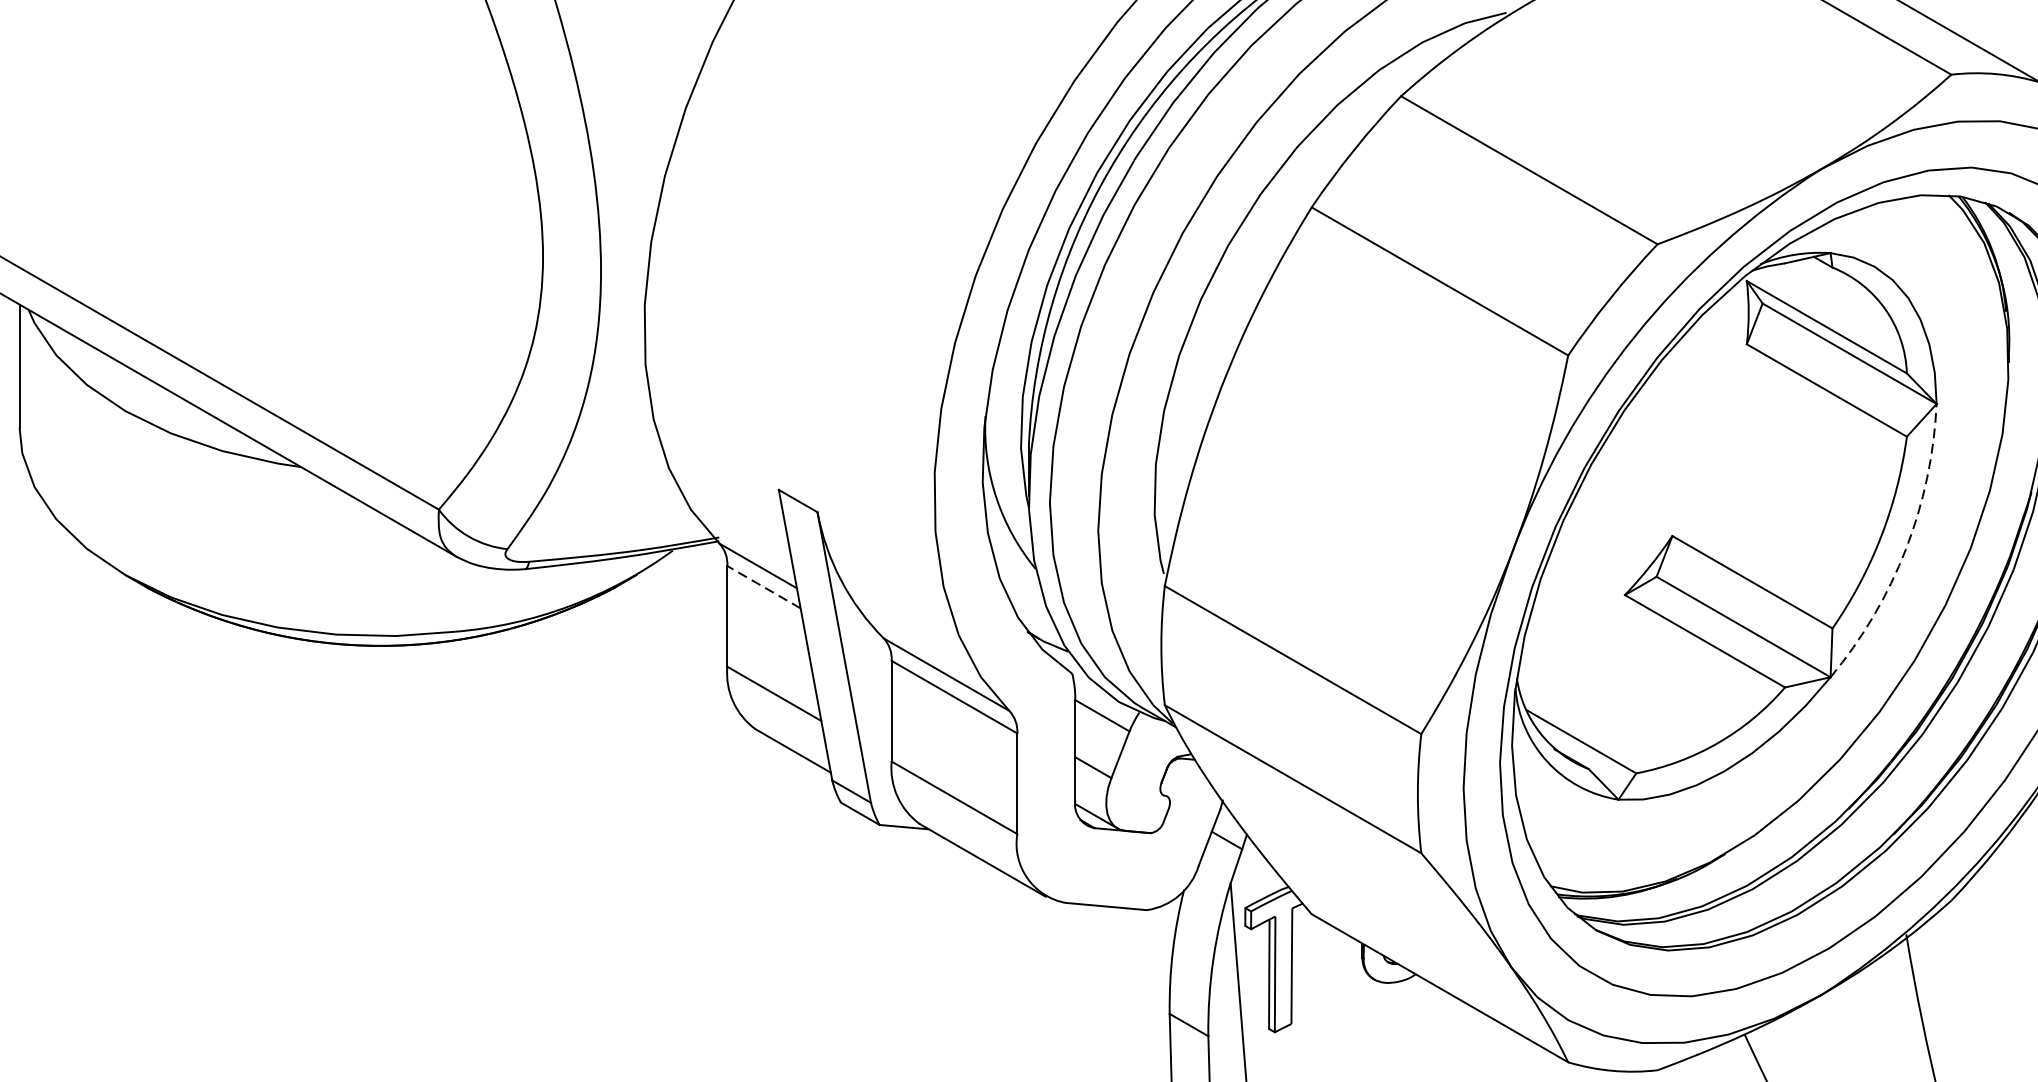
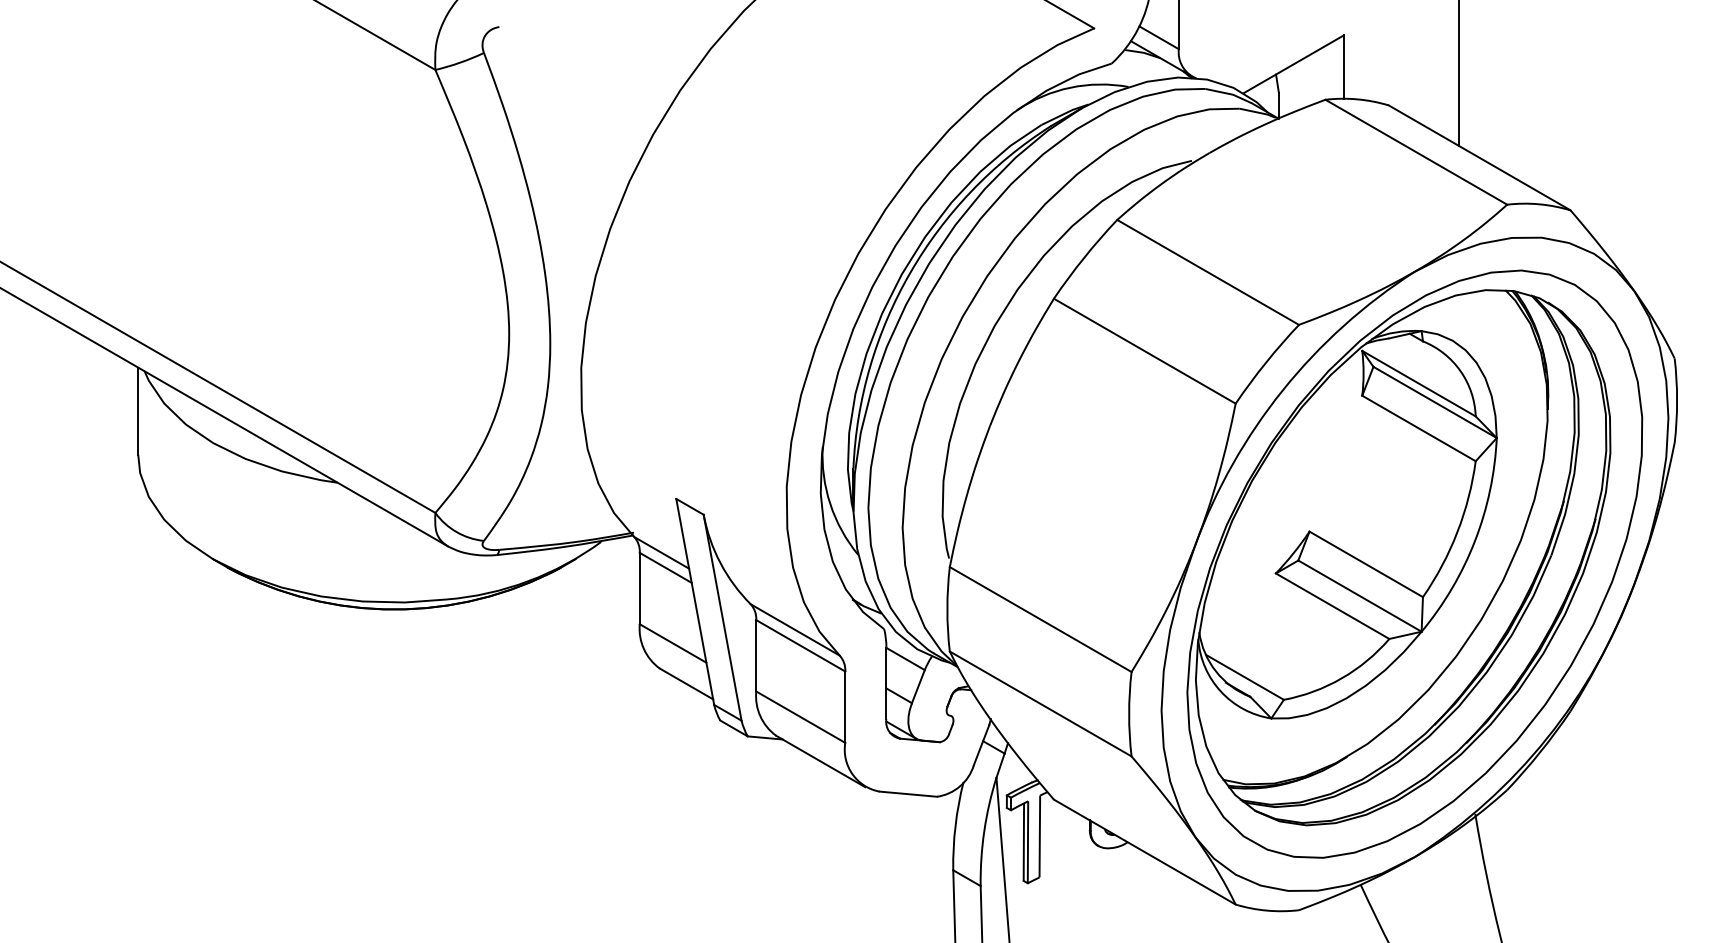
arc: (1906, 549) -> (1475, 541), dashed -> solid
line: (763, 586) -> (665, 567), dashed -> solid

